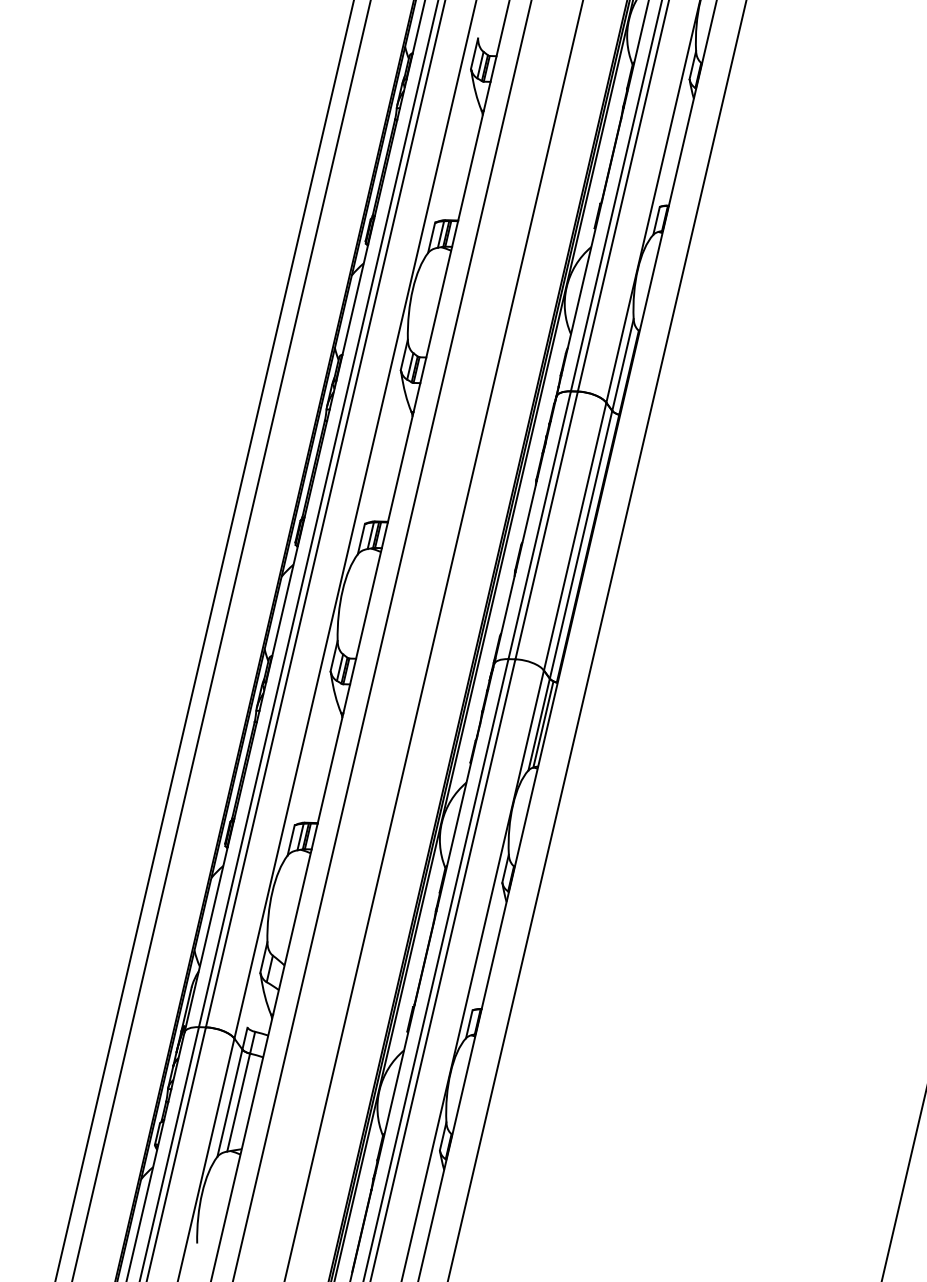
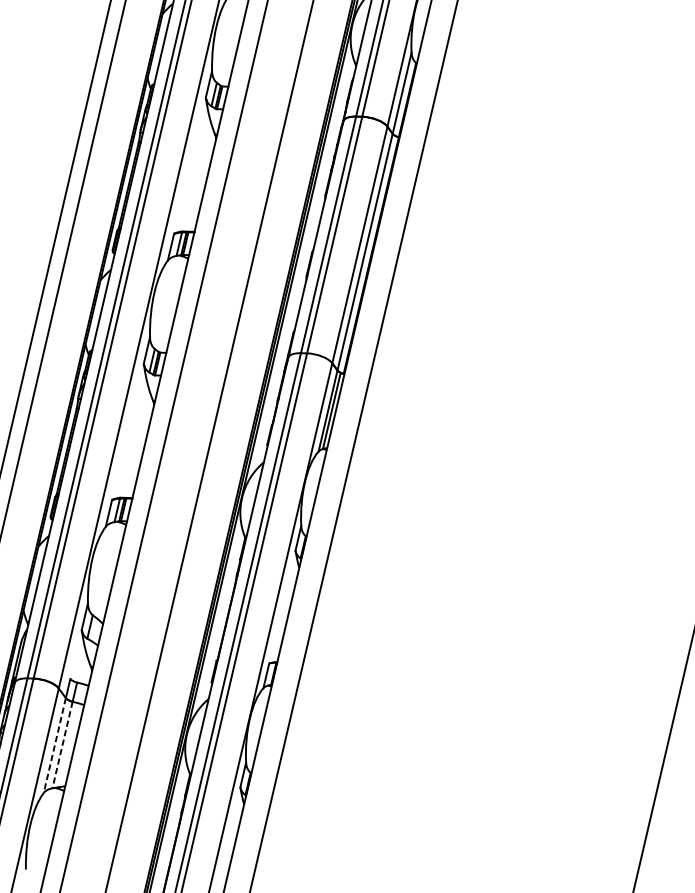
line: (229, 1103) -> (54, 745), solid -> dashed
line: (238, 1103) -> (62, 745), solid -> dashed

